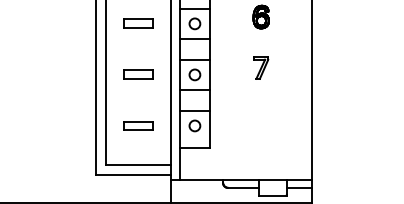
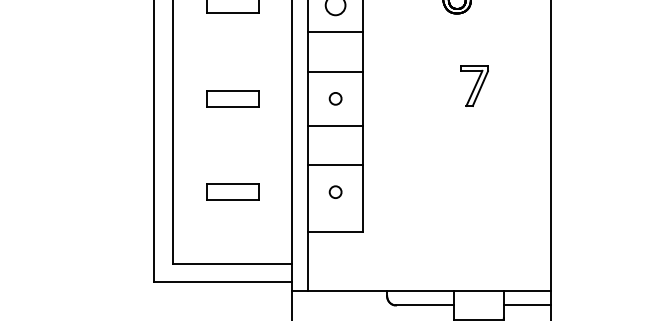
part: (261, 67) -> (475, 85), moved
circle: (194, 74) -> (334, 98), size x0.6
circle: (194, 125) -> (334, 191), size x0.6

